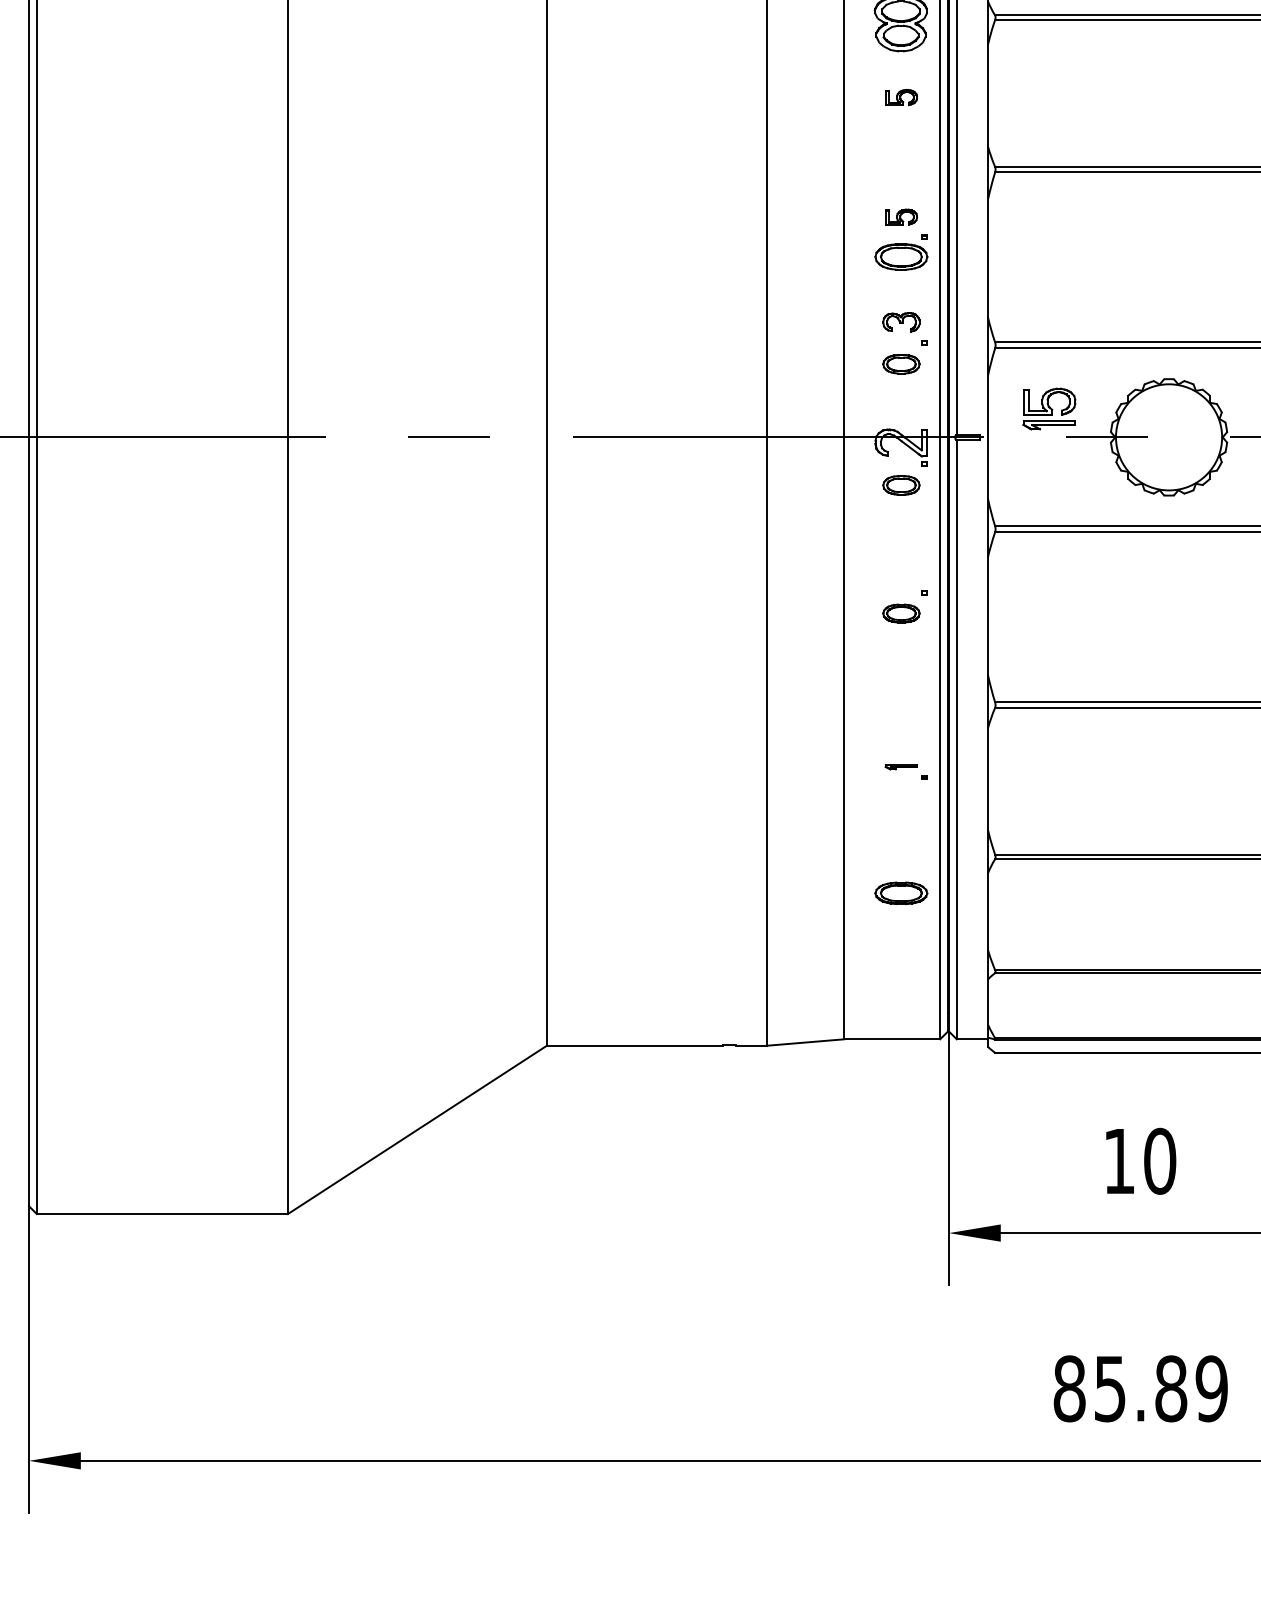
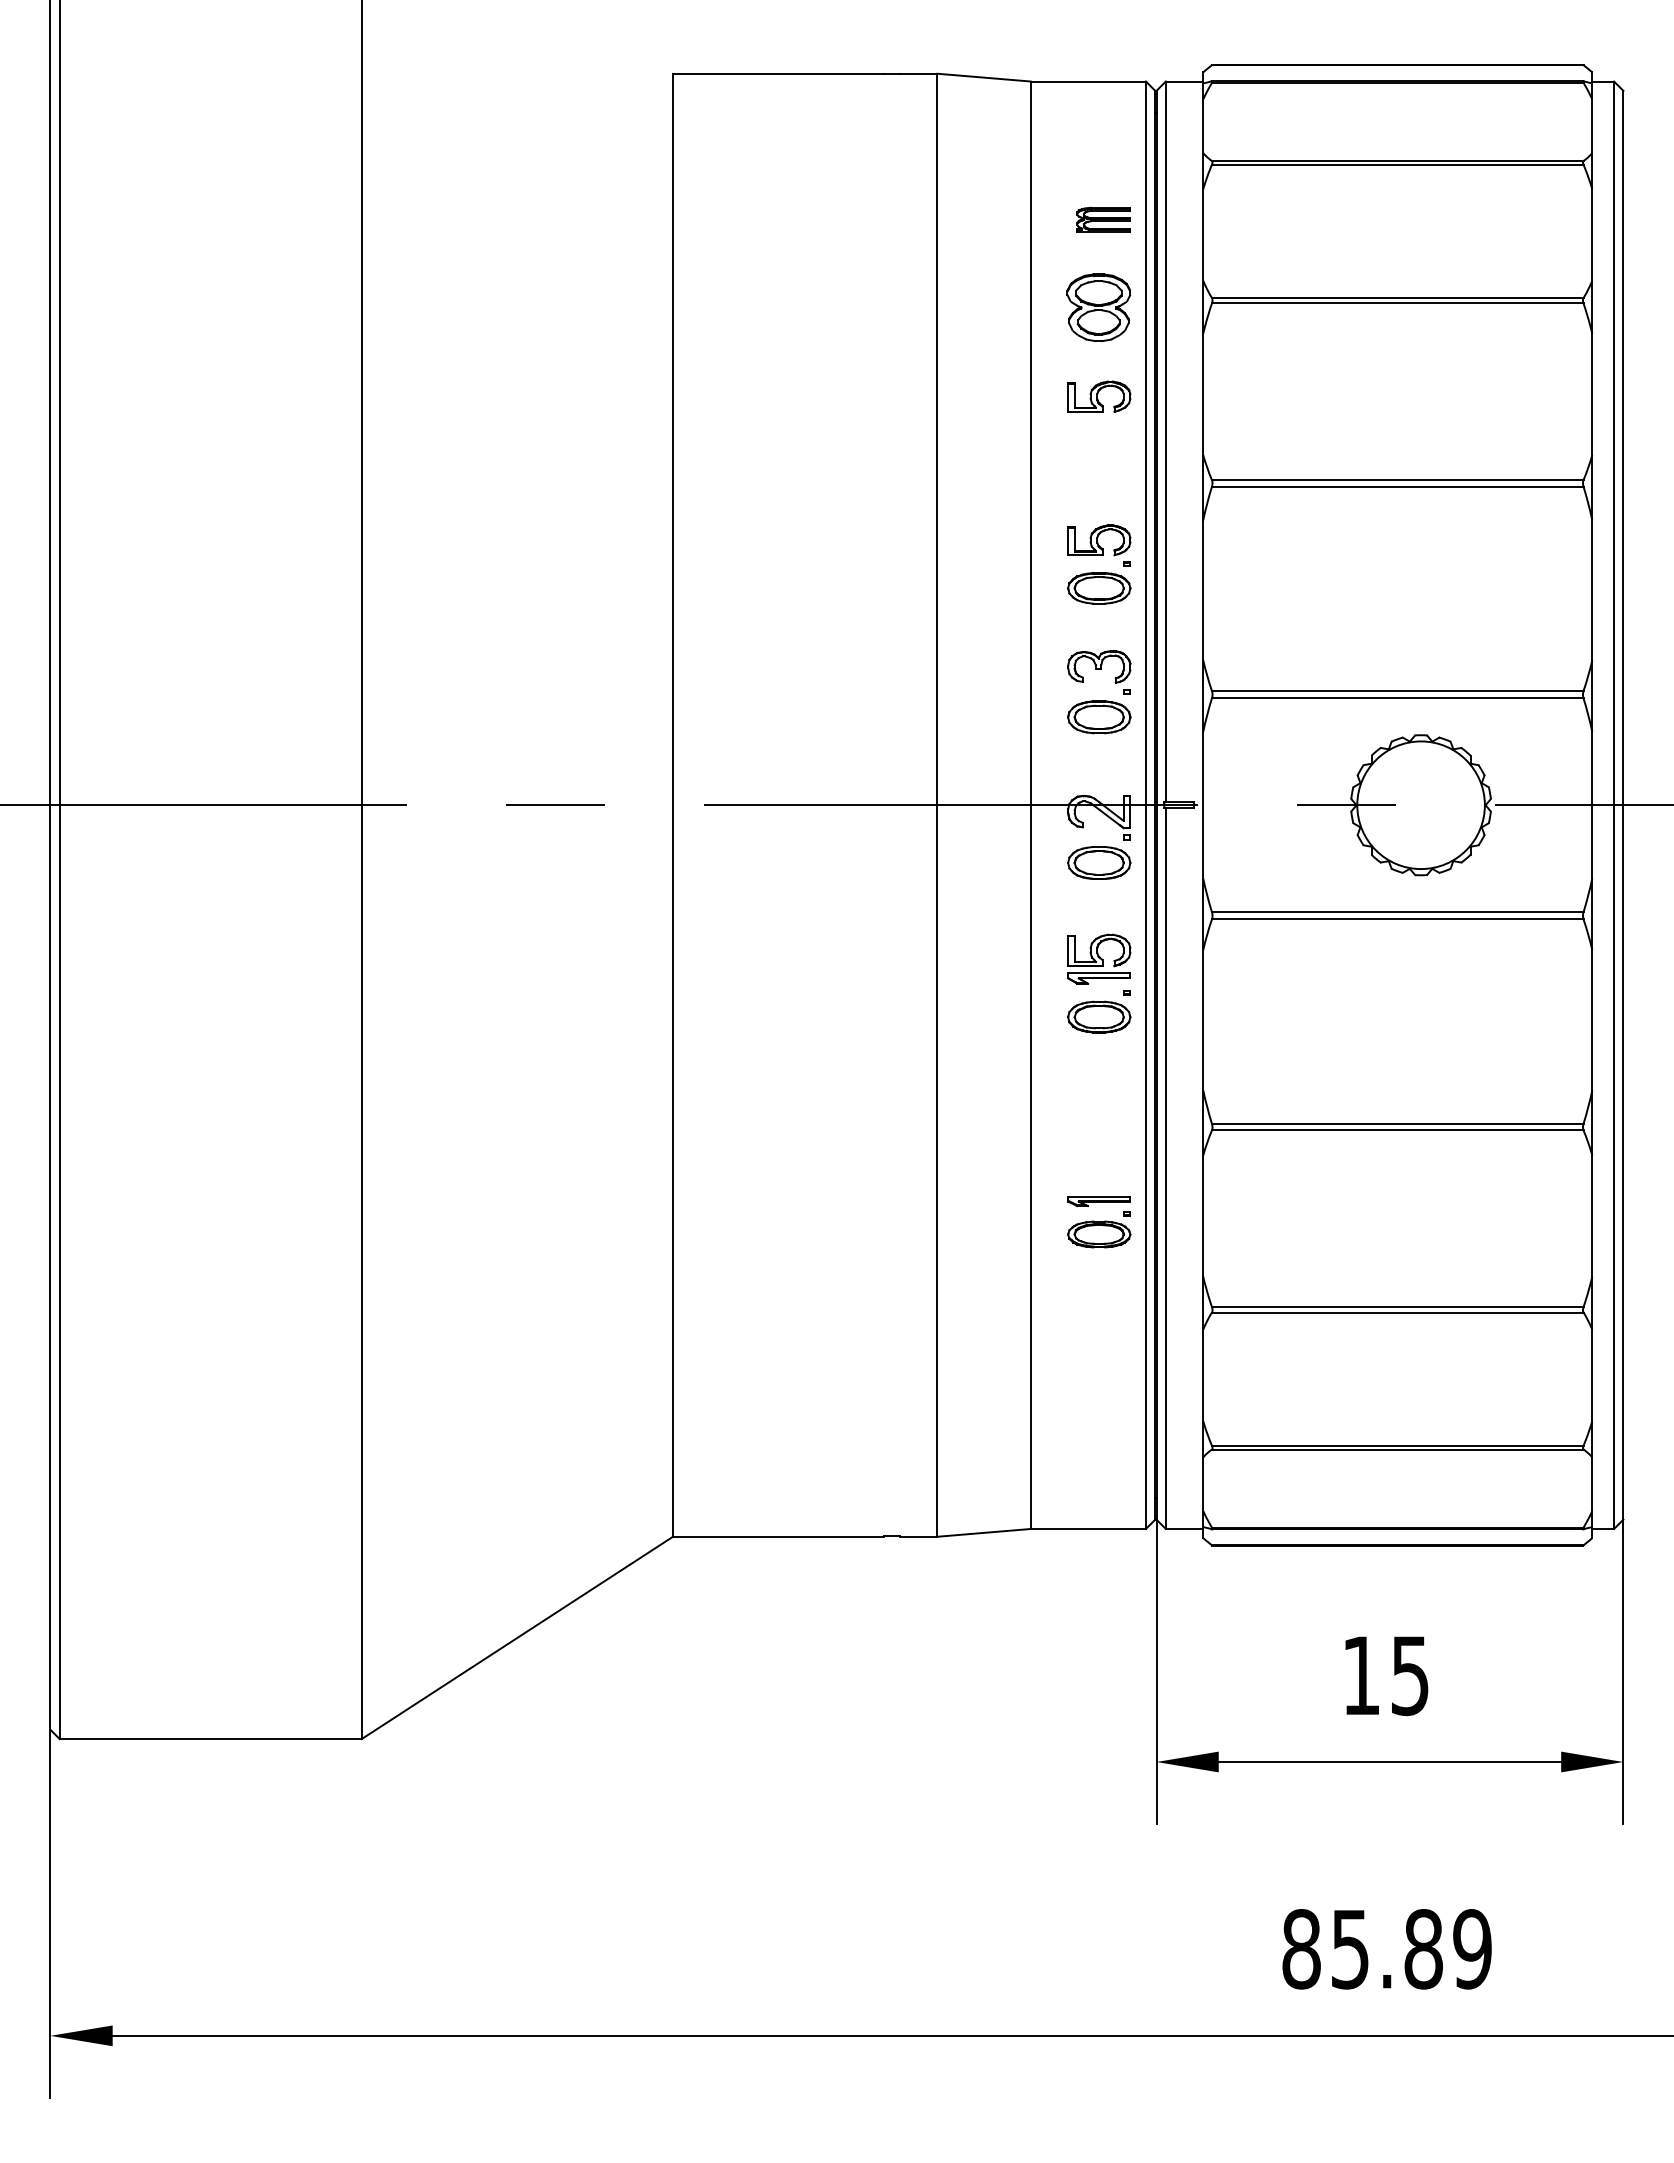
part: (901, 97) -> (1099, 396), size x1.67
part: (901, 217) -> (1099, 540), size x1.67
part: (901, 321) -> (1099, 666), size x1.43
part: (901, 364) -> (1099, 717), size x1.43
part: (1049, 408) -> (1099, 958), moved
part: (901, 484) -> (1099, 862), size x1.43
part: (901, 613) -> (1099, 1016), size x1.43
part: (900, 766) -> (1098, 1201), size x1.67
part: (901, 893) -> (1099, 1234), moved
text: (1160, 1161) -> (1410, 1675), 10 -> 15

